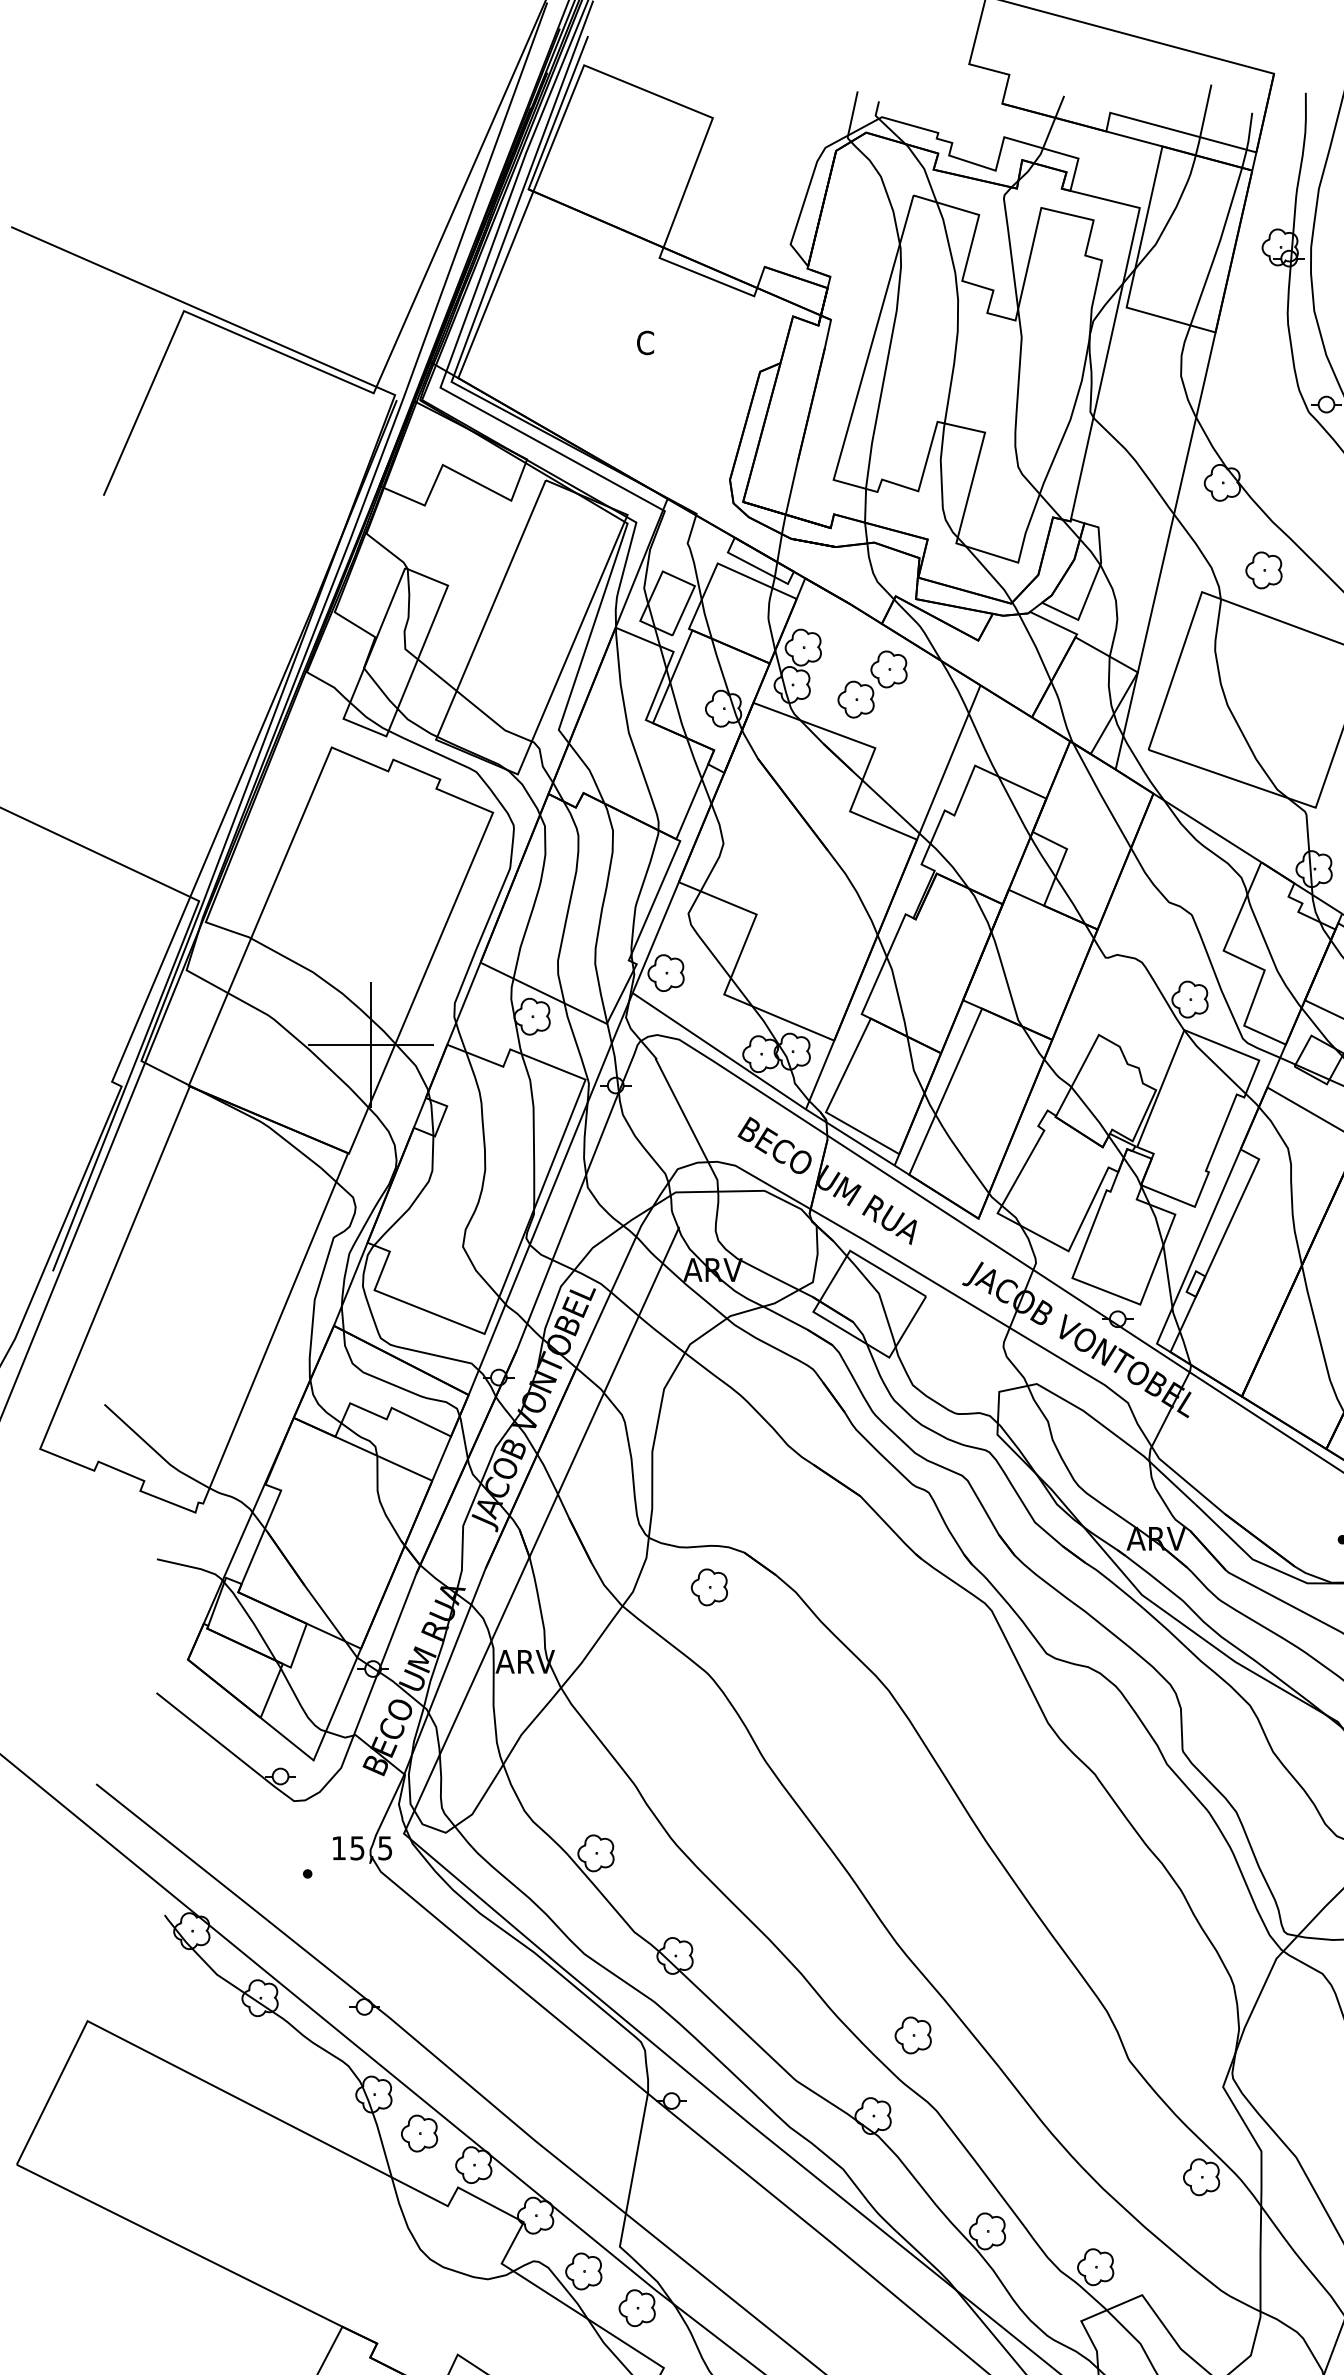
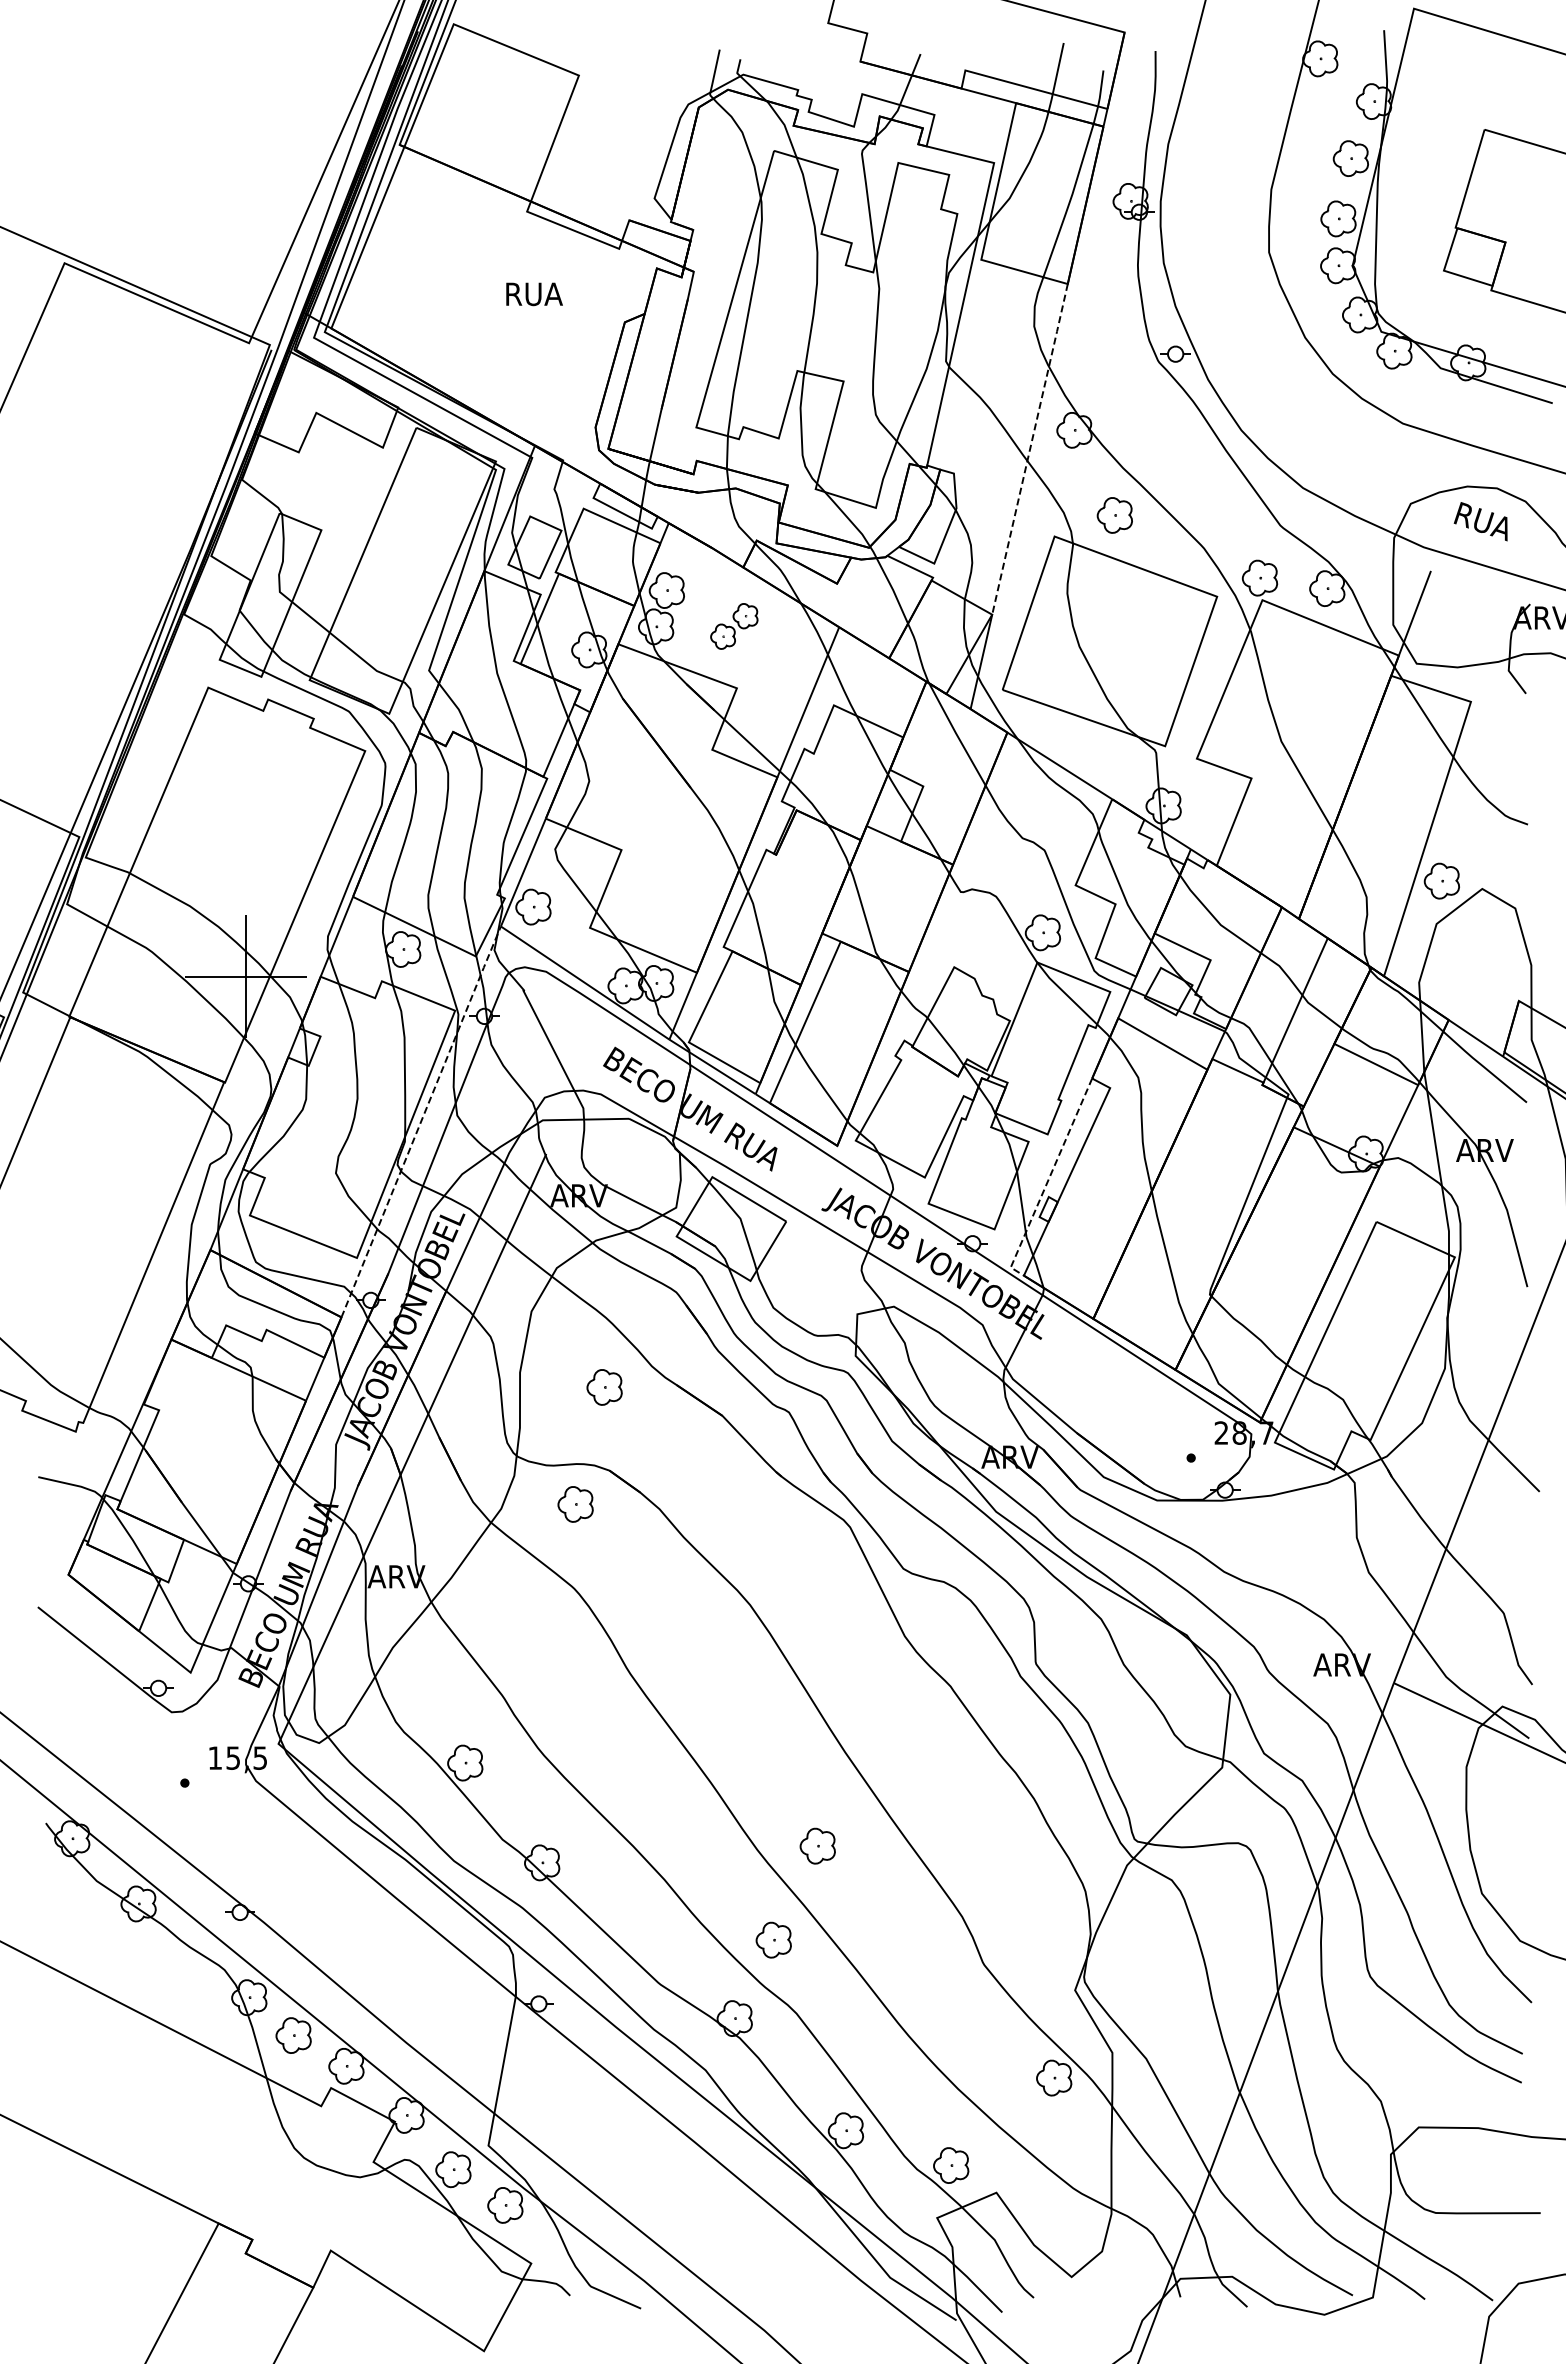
text: (666, 343) -> (533, 294), C -> RUA
line: (1177, 502) -> (1030, 449), solid -> dashed
part: (872, 684) -> (734, 626), size x0.7
line: (550, 1193) -> (421, 1121), solid -> dashed
line: (1194, 1255) -> (1047, 1181), solid -> dashed
part: (739, 1467) -> (604, 1387), added
part: (958, 1938) -> (817, 1845), added

